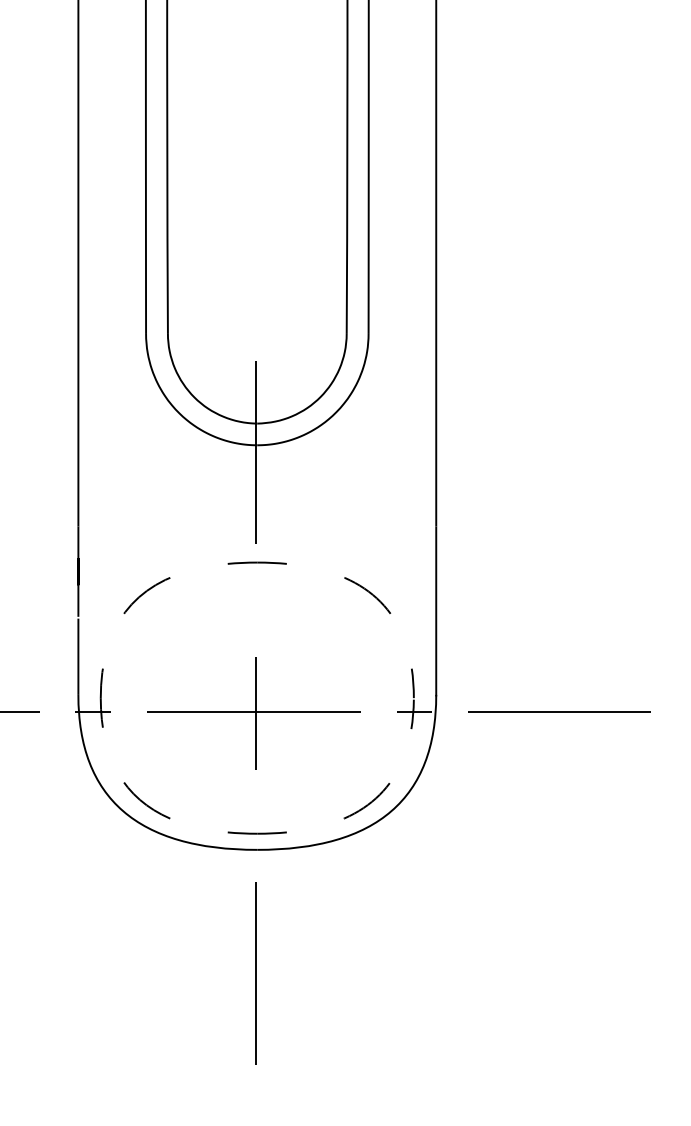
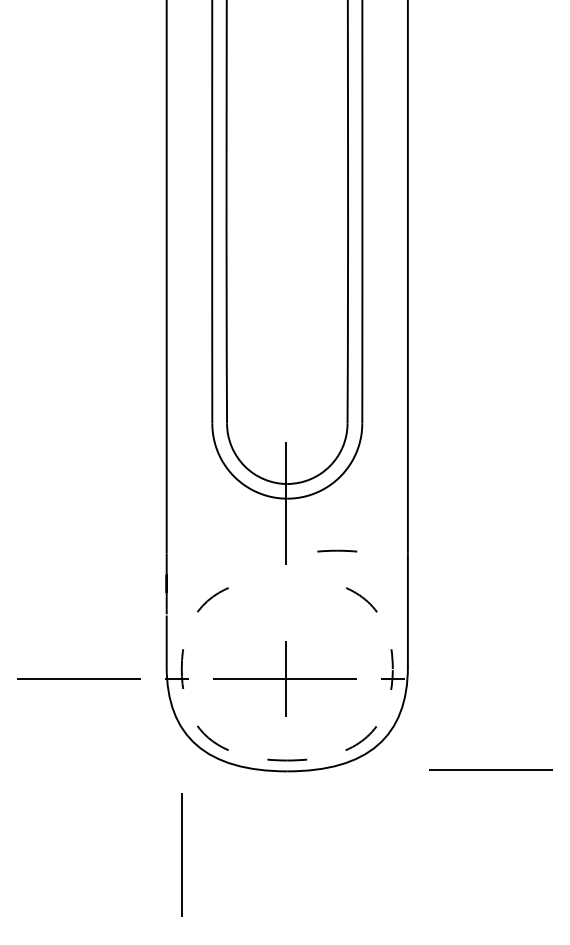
line: (257, 562) -> (337, 550), moved
line: (558, 712) -> (490, 769), moved
line: (254, 973) -> (181, 854), moved

